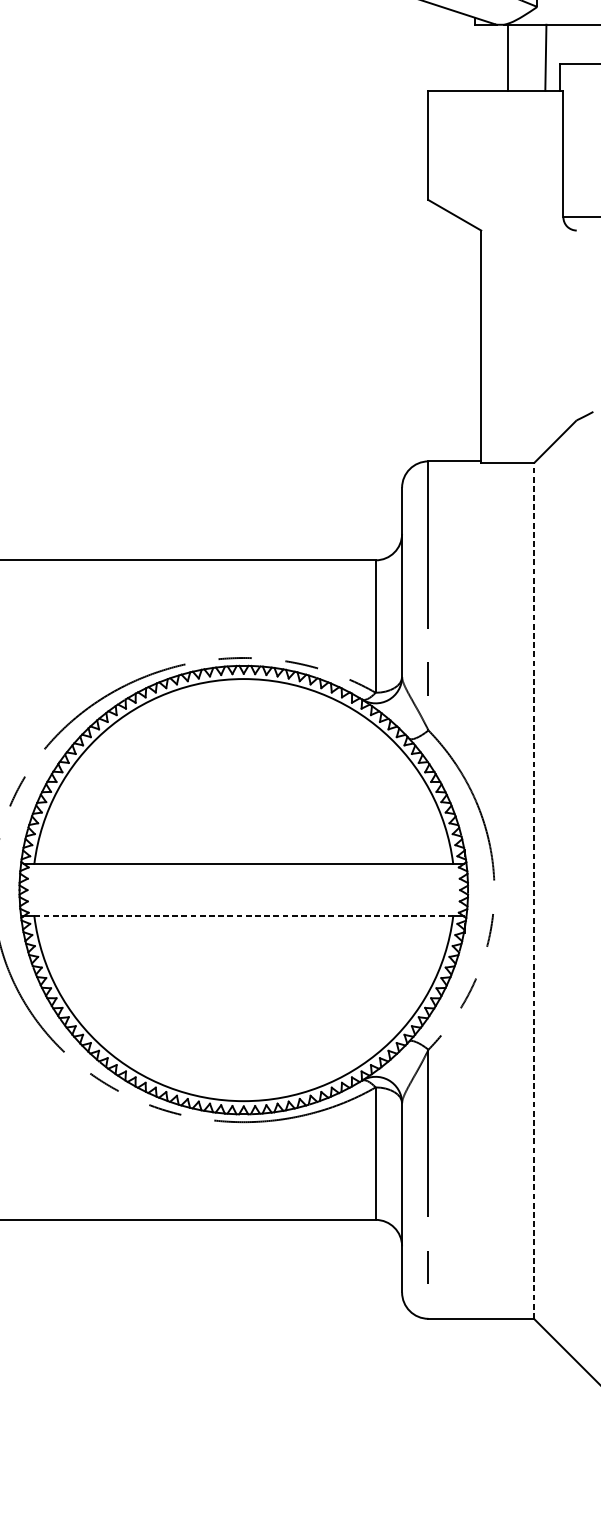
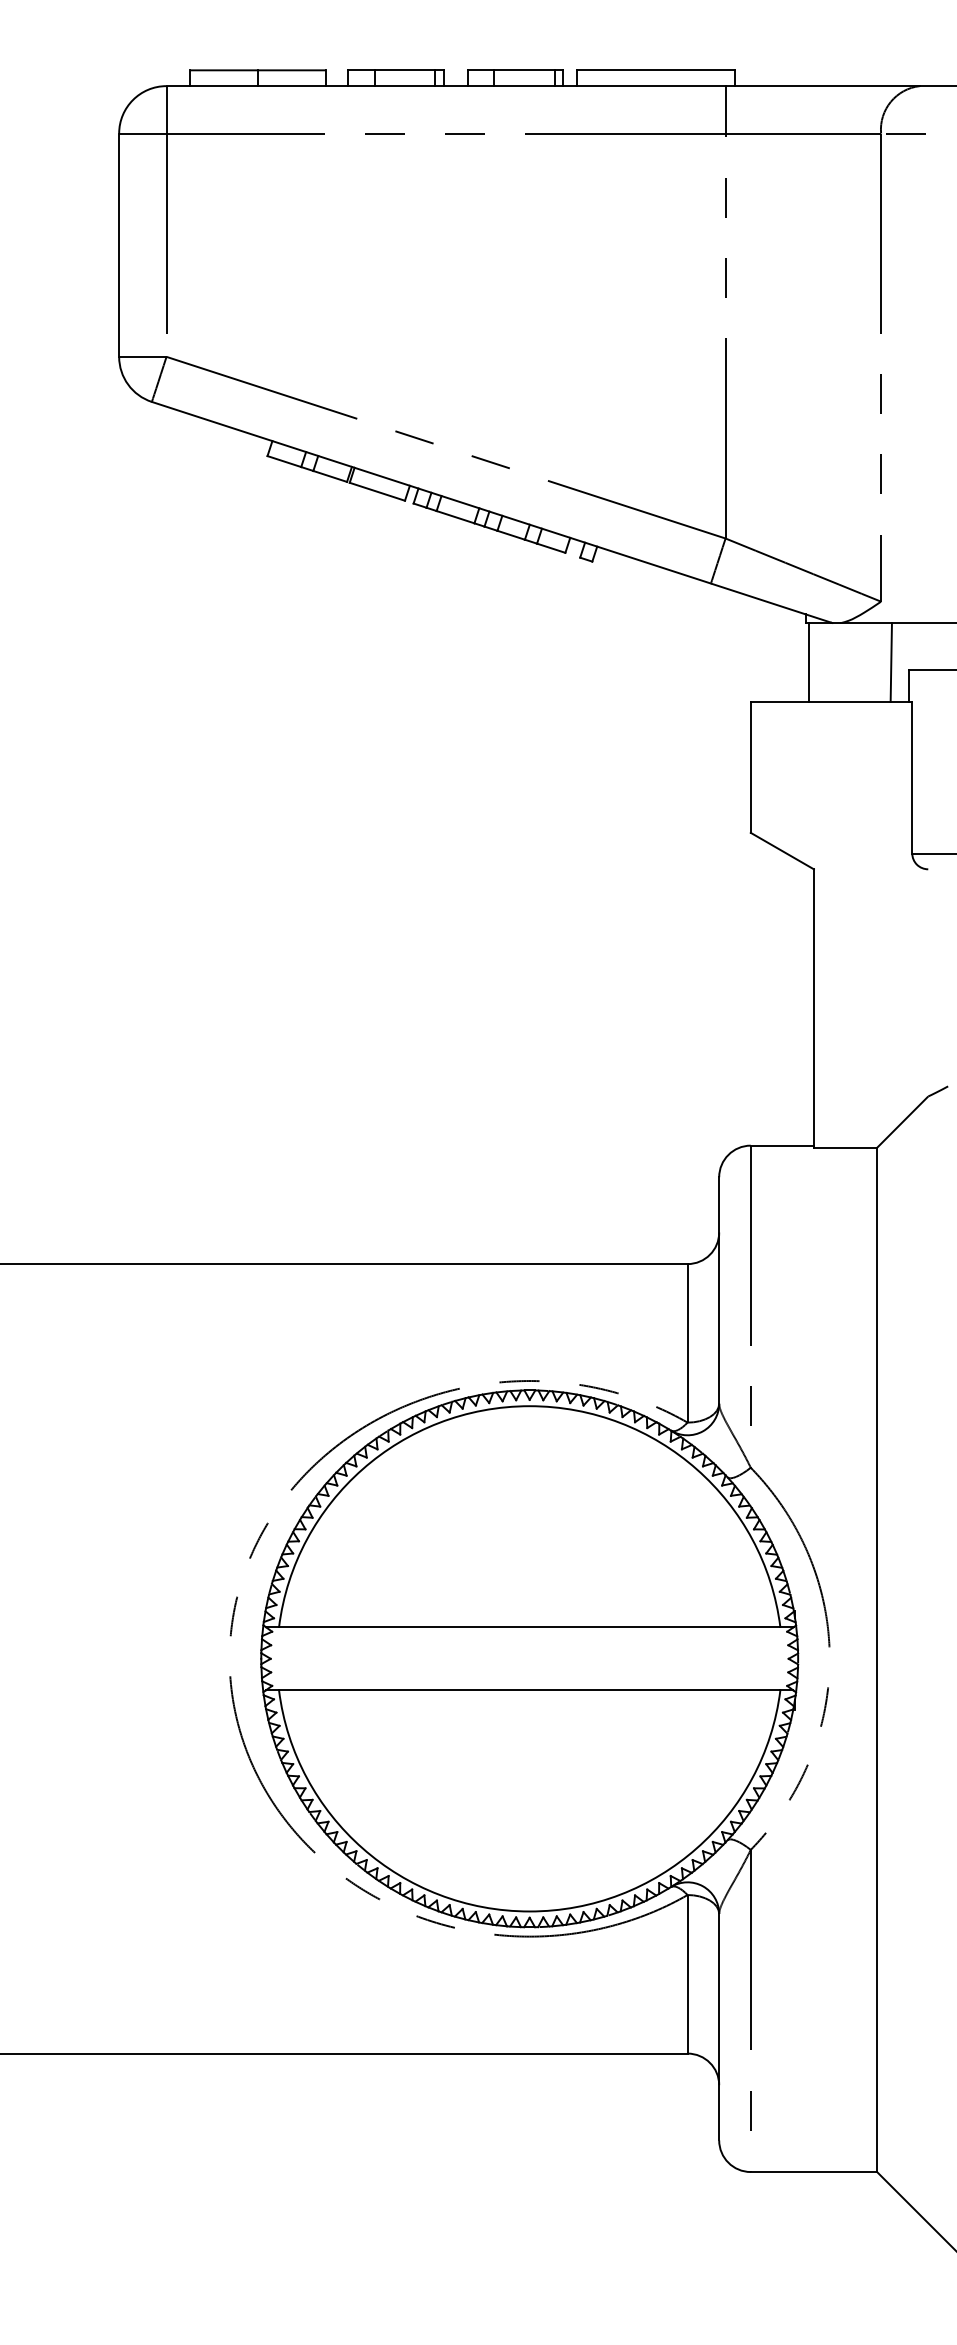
line: (508, 57) -> (809, 662), moved
line: (534, 890) -> (877, 1659), dashed -> solid
line: (243, 916) -> (529, 1690), dashed -> solid

